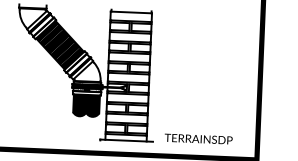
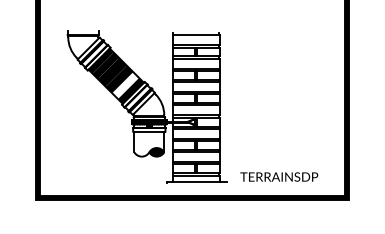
fill: (67, 53) -> (125, 85), removed
fill: (86, 105) -> (149, 143), removed

